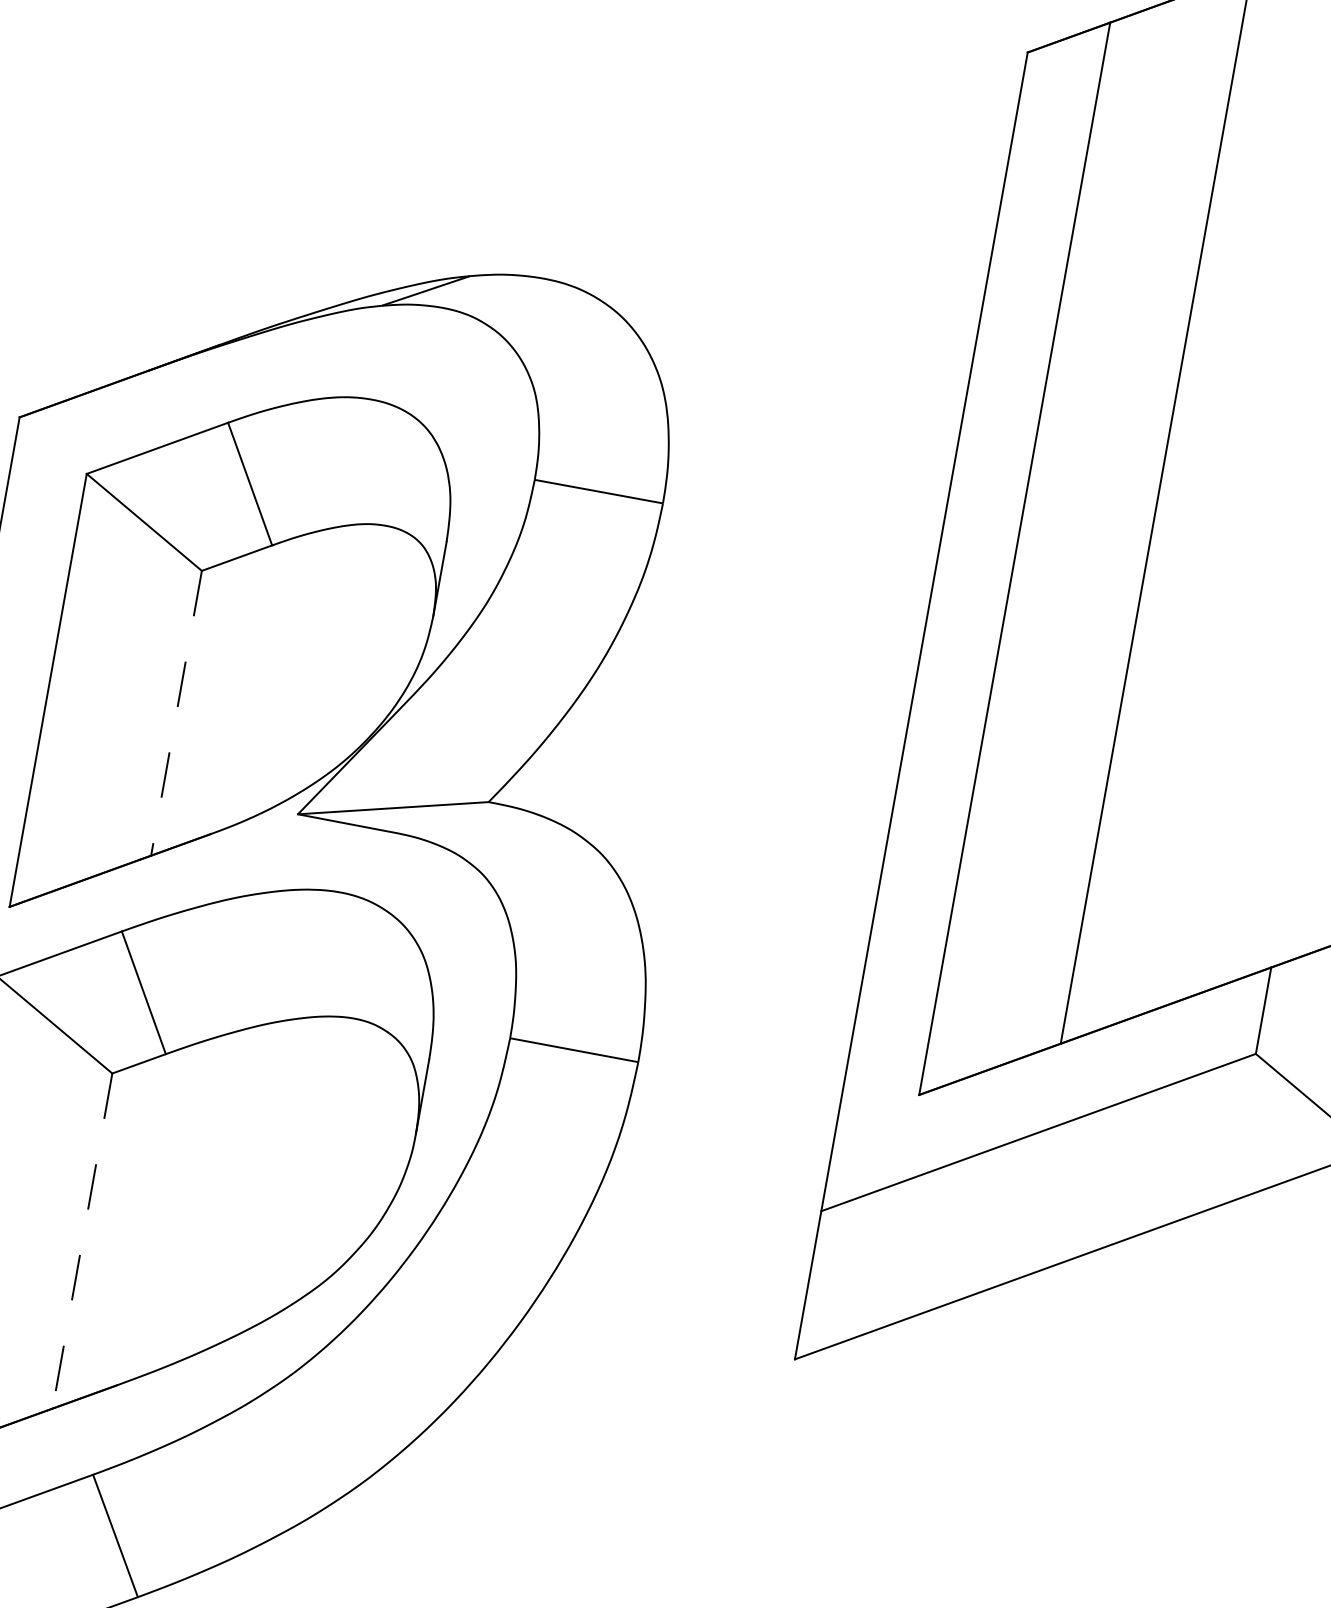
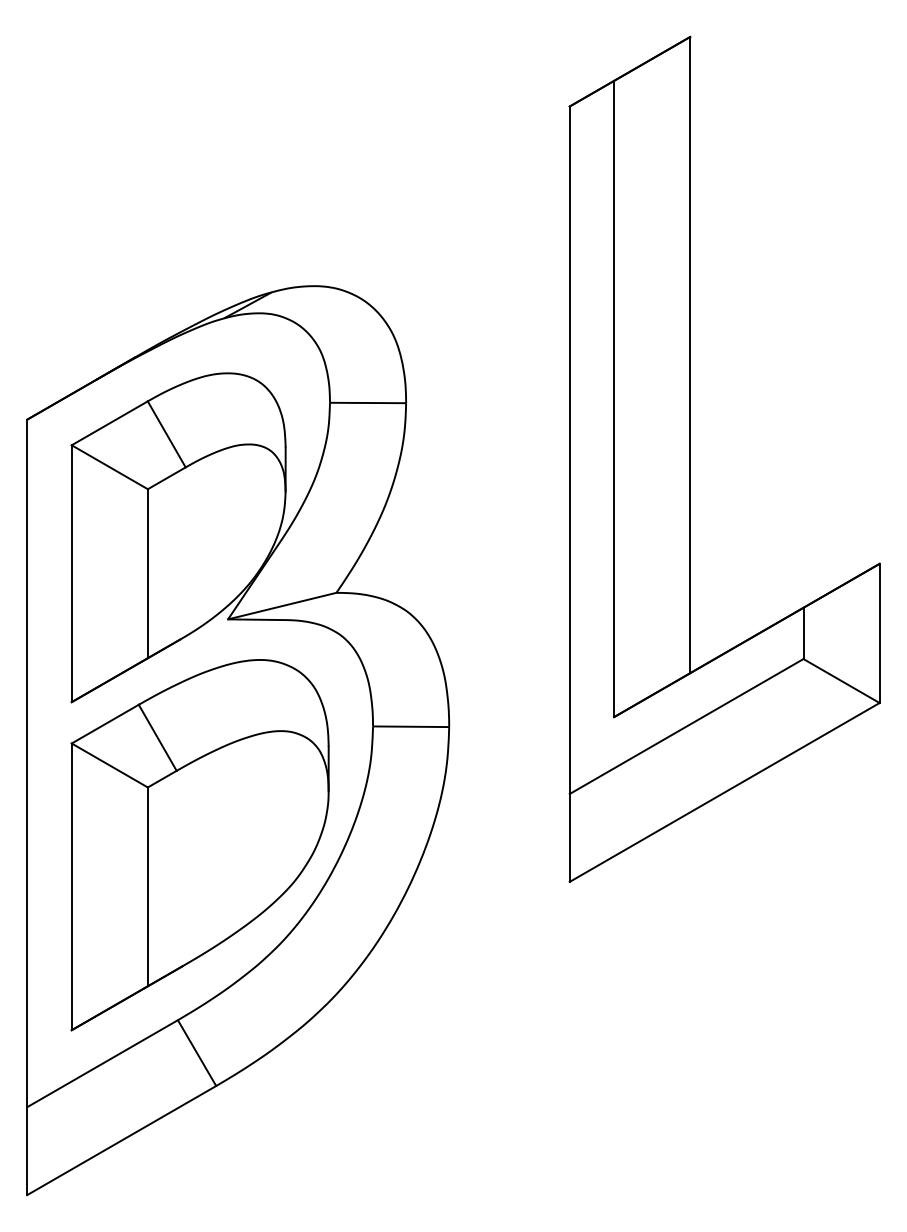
line: (175, 714) -> (147, 574), dashed -> solid
line: (81, 1241) -> (147, 887), dashed -> solid

